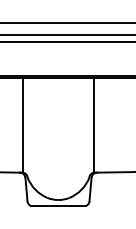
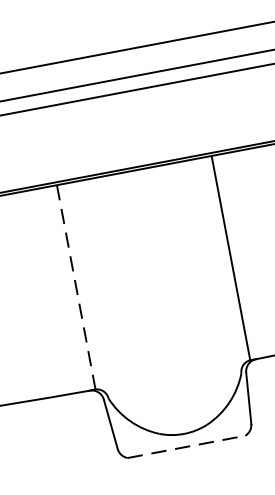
line: (22, 125) -> (76, 288), solid -> dashed
line: (58, 206) -> (186, 447), solid -> dashed

